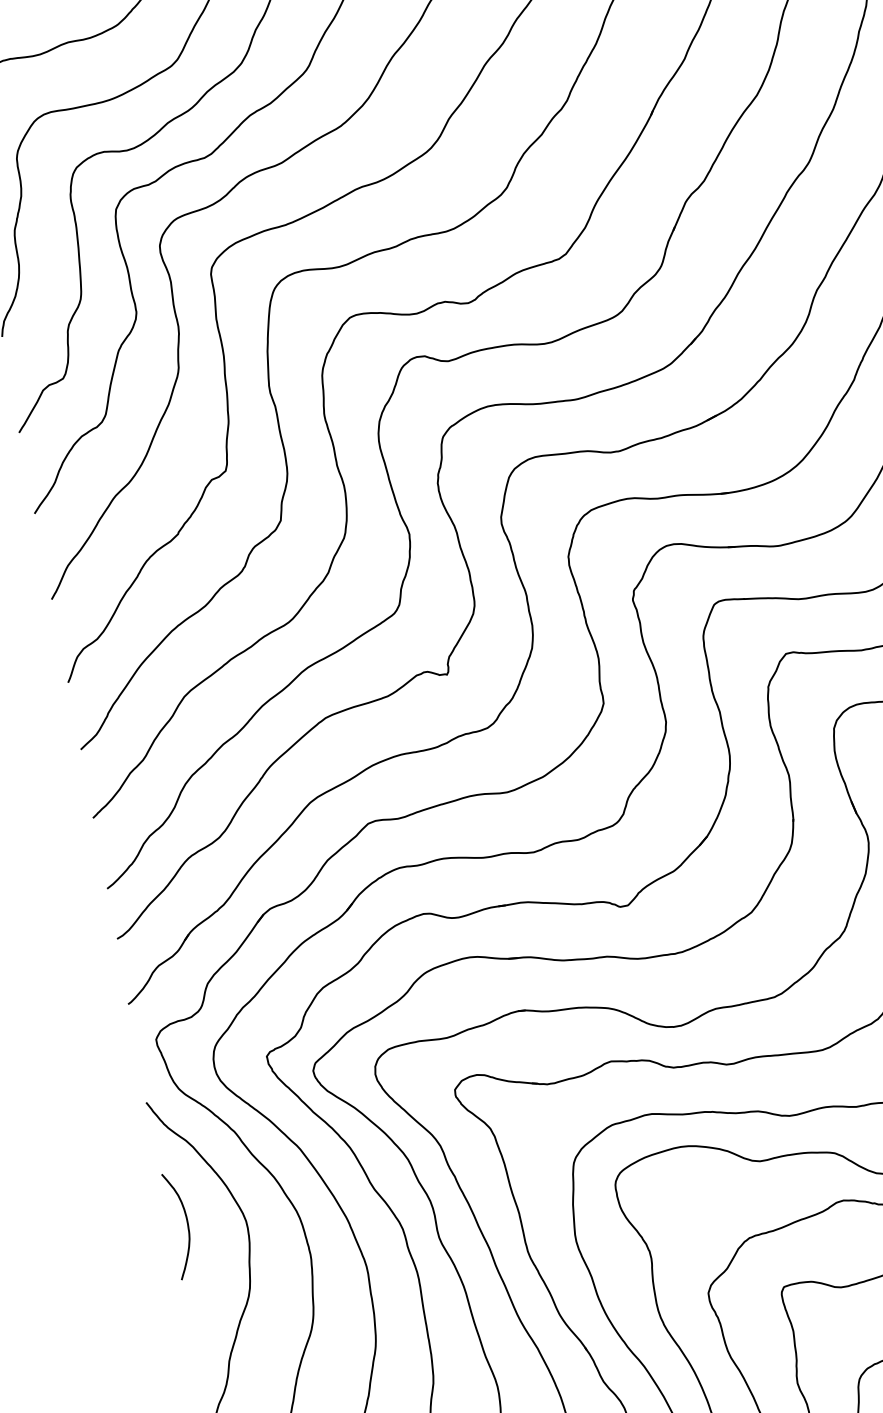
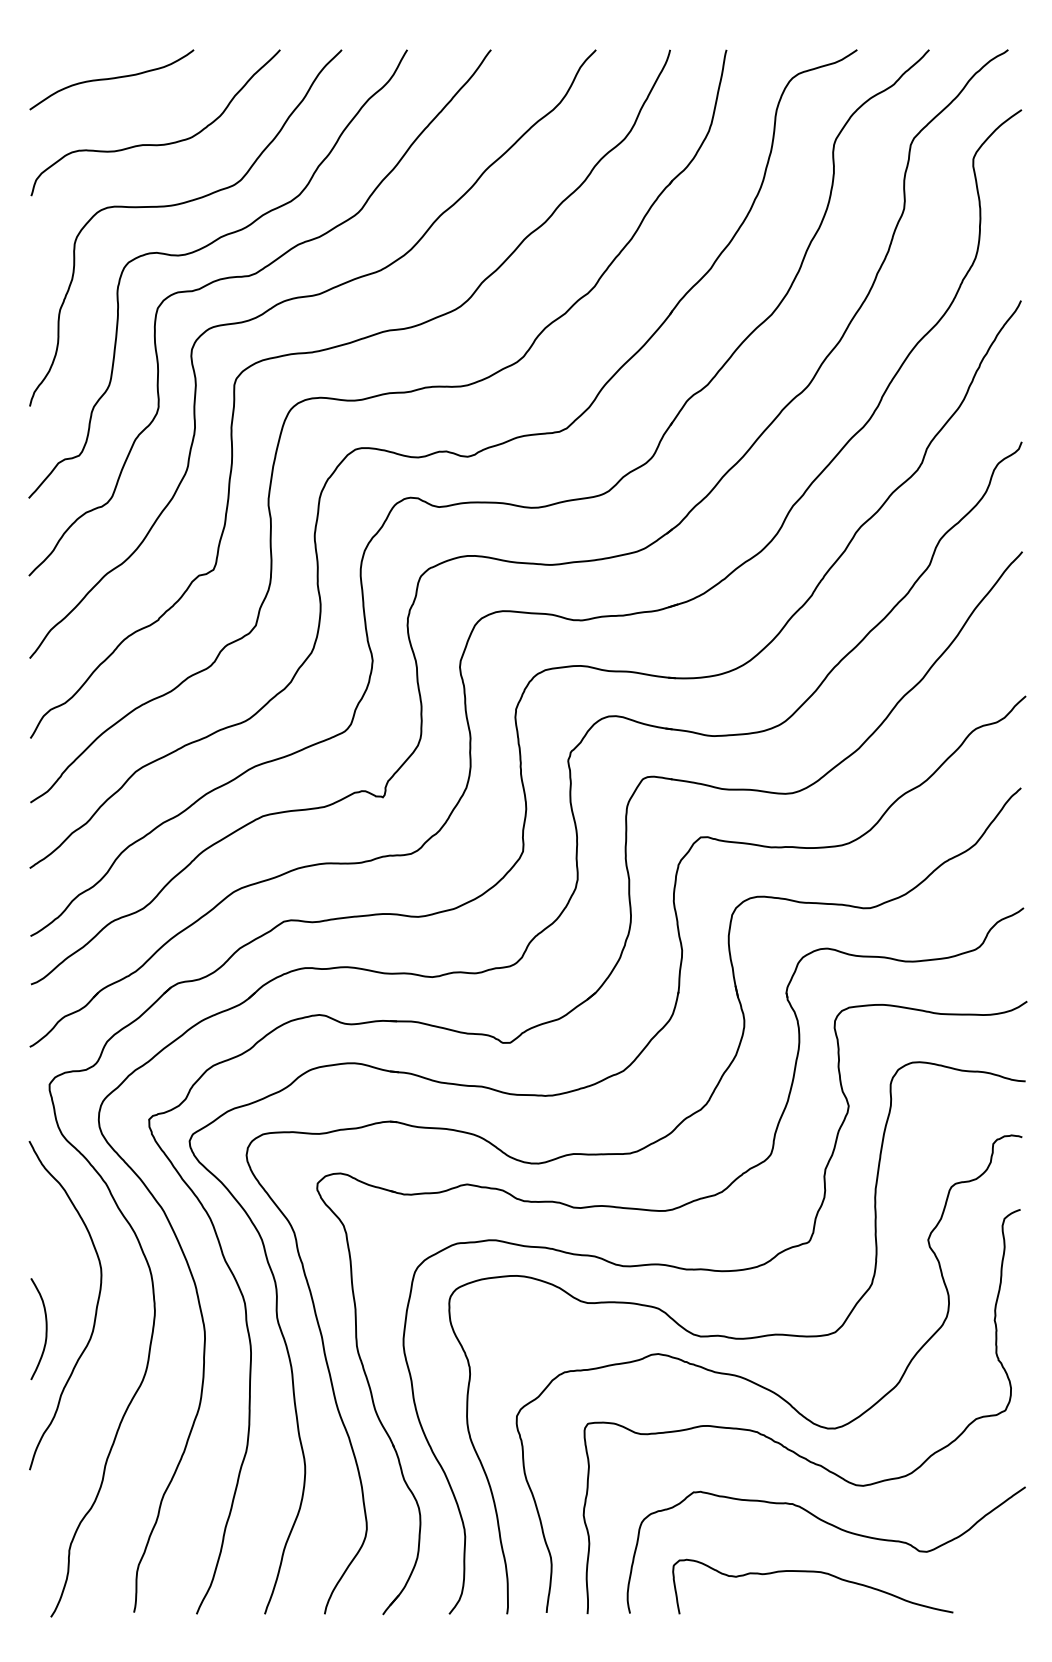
curve: (186, 1224) -> (45, 1329), moved

